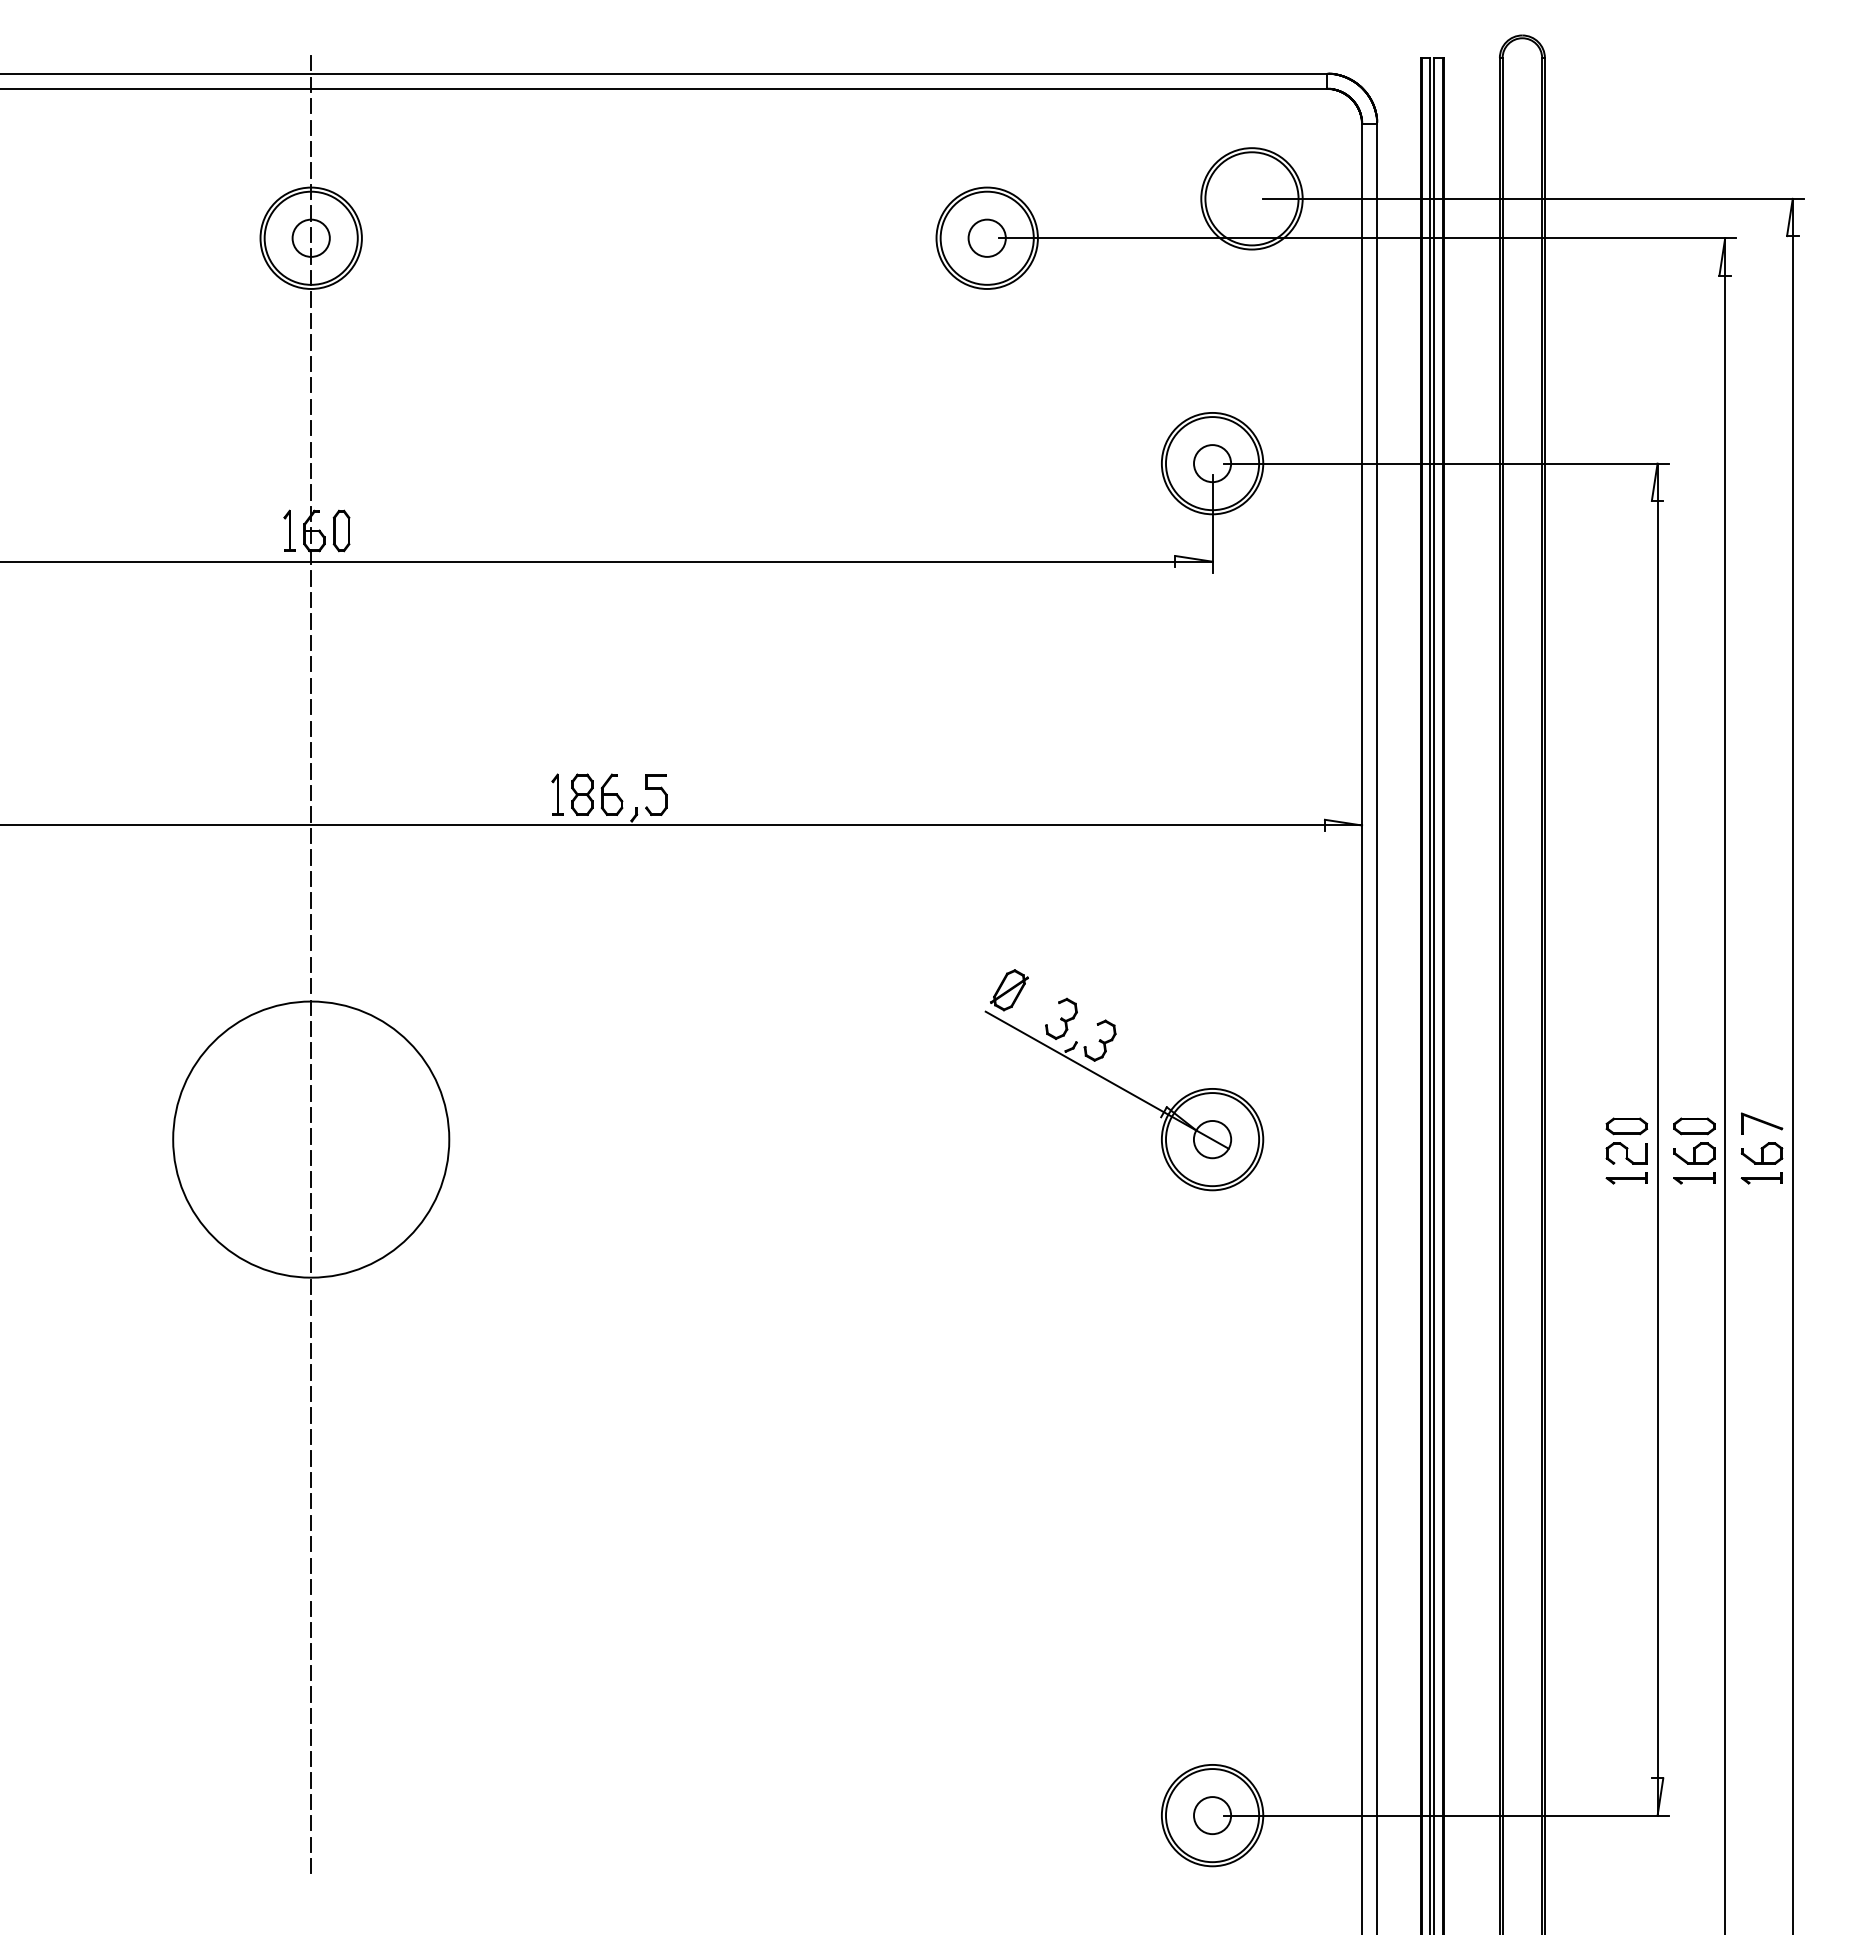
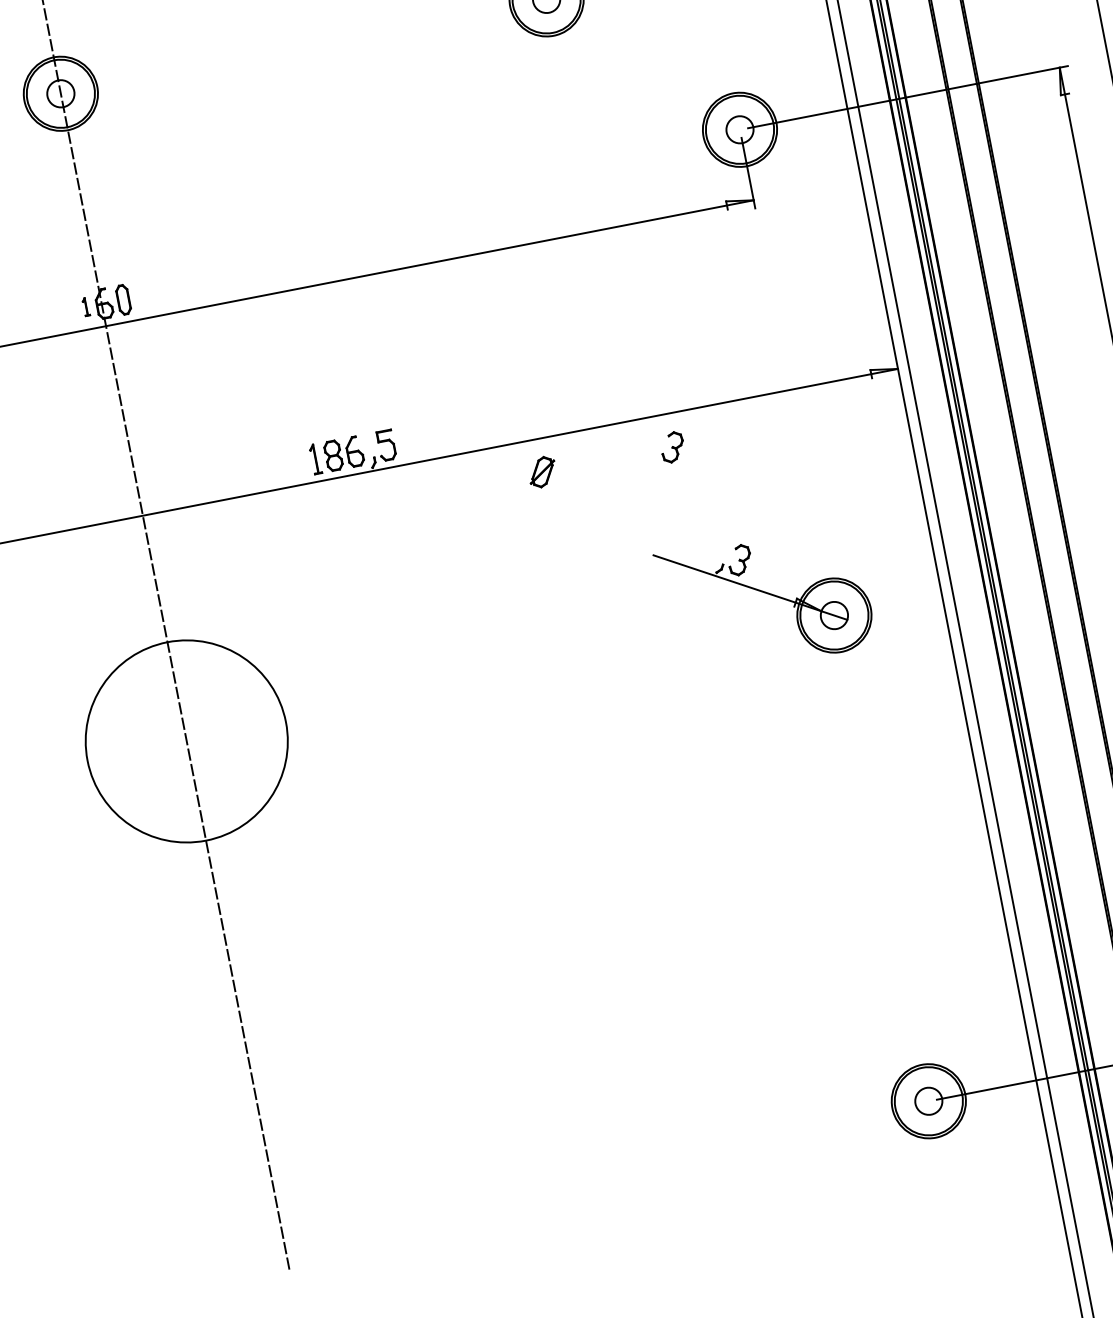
part: (289, 530) -> (86, 306), size x0.6
part: (1009, 990) -> (542, 472), moved
part: (1061, 1018) -> (672, 447), moved

